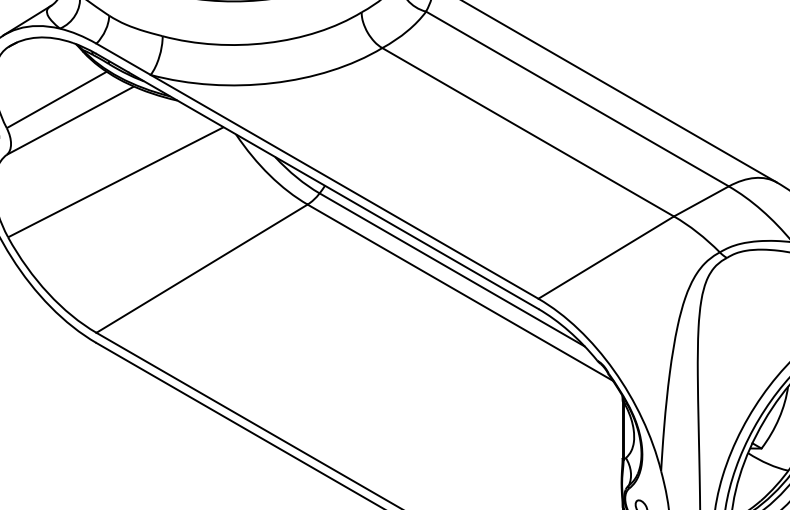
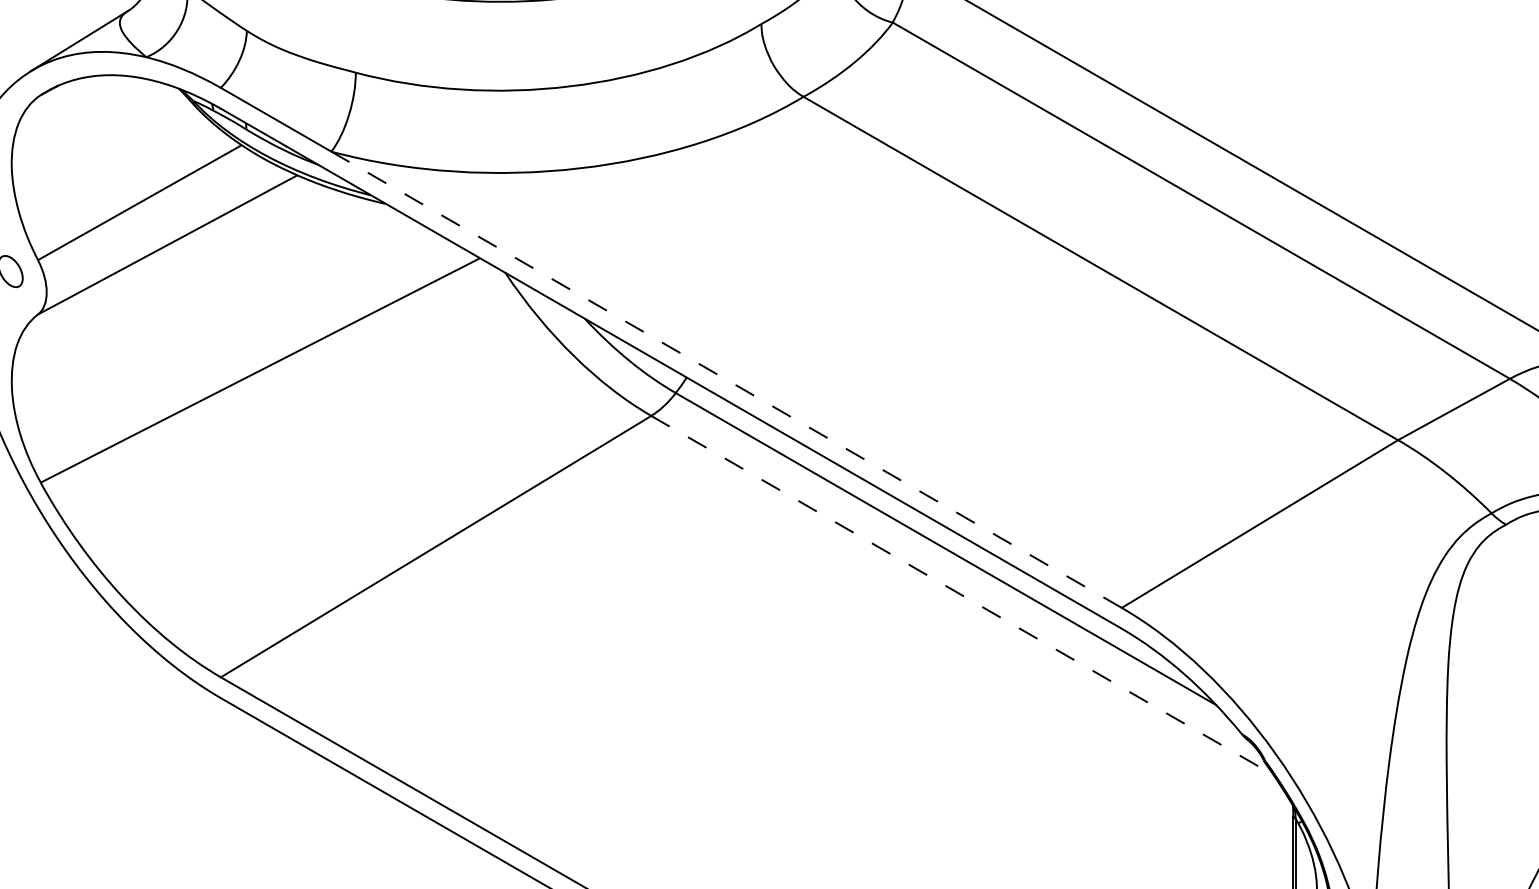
line: (344, 186) -> (726, 379), solid -> dashed
line: (460, 292) -> (962, 595), solid -> dashed

